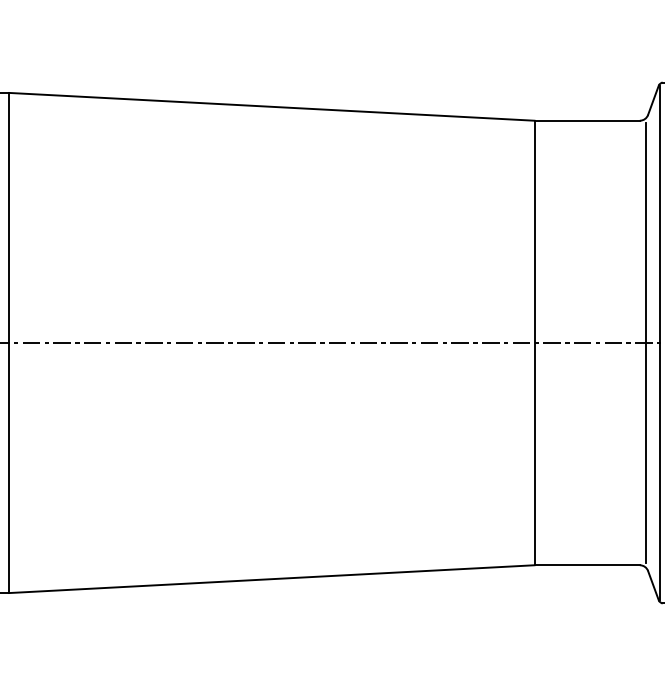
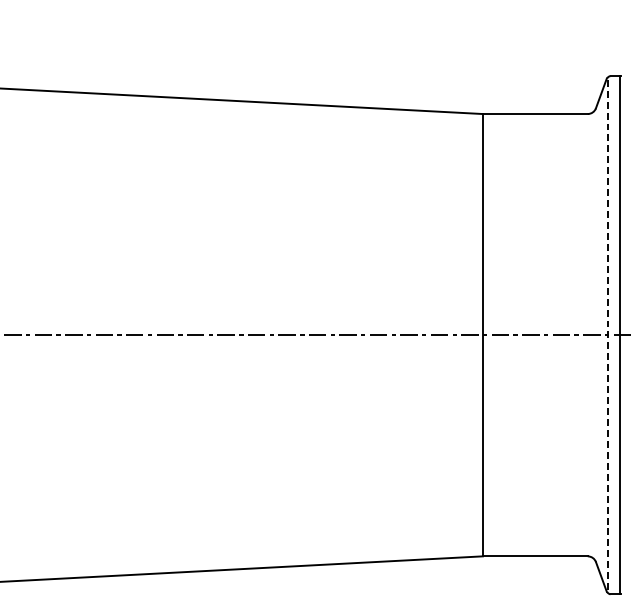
line: (646, 342) -> (594, 334), removed
line: (659, 342) -> (607, 334), solid -> dashed

